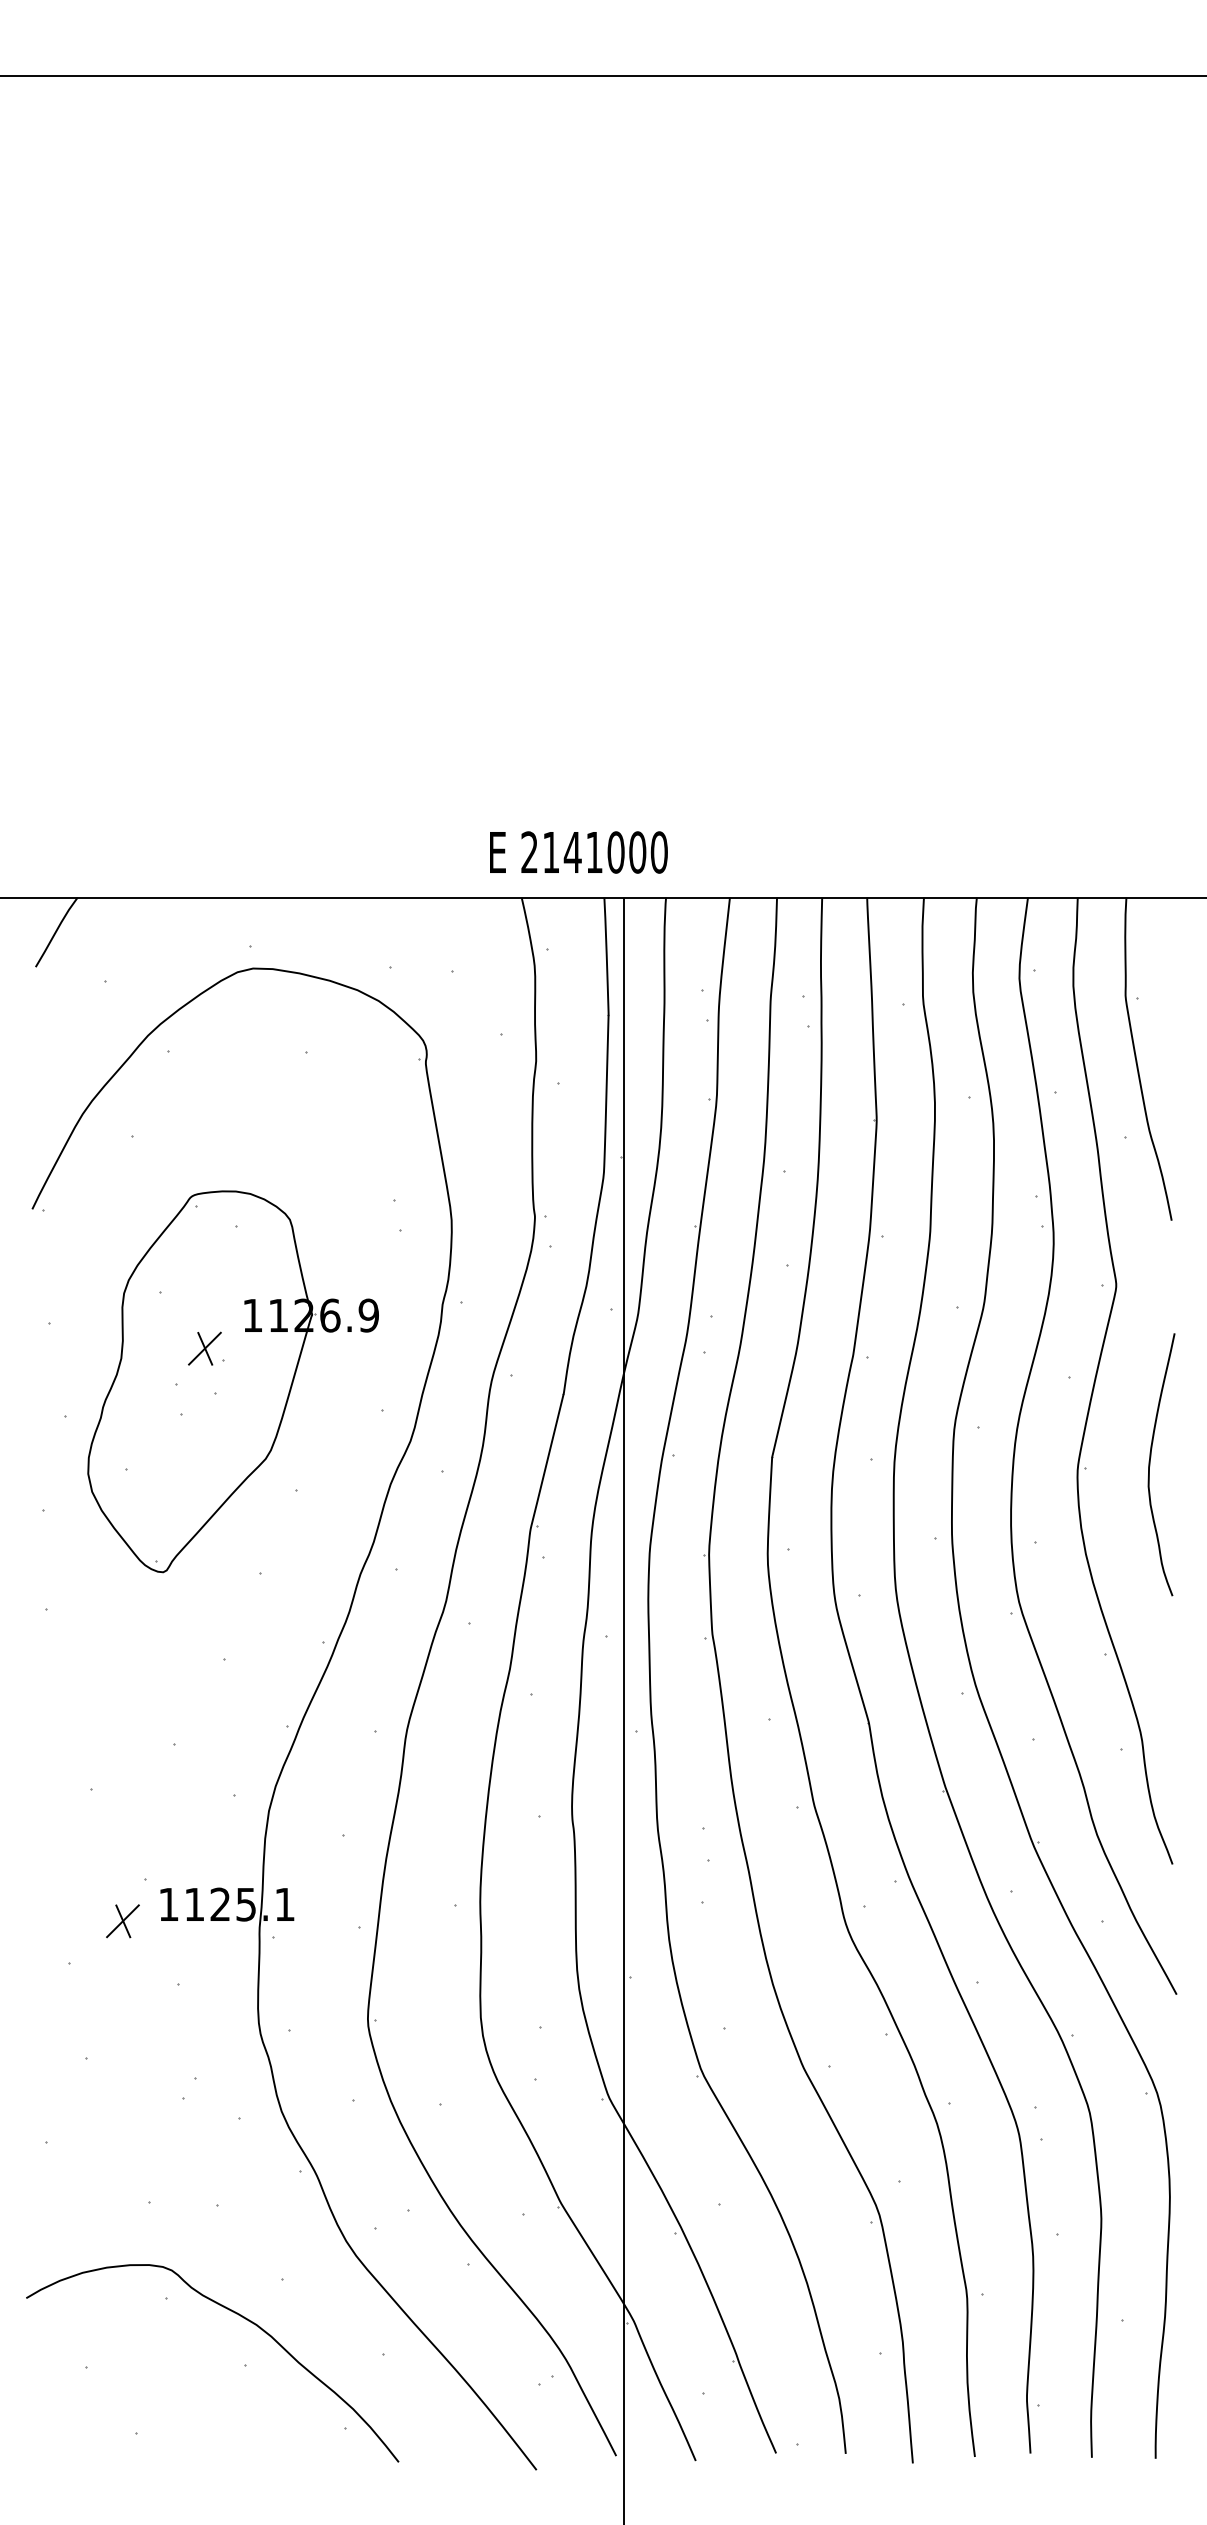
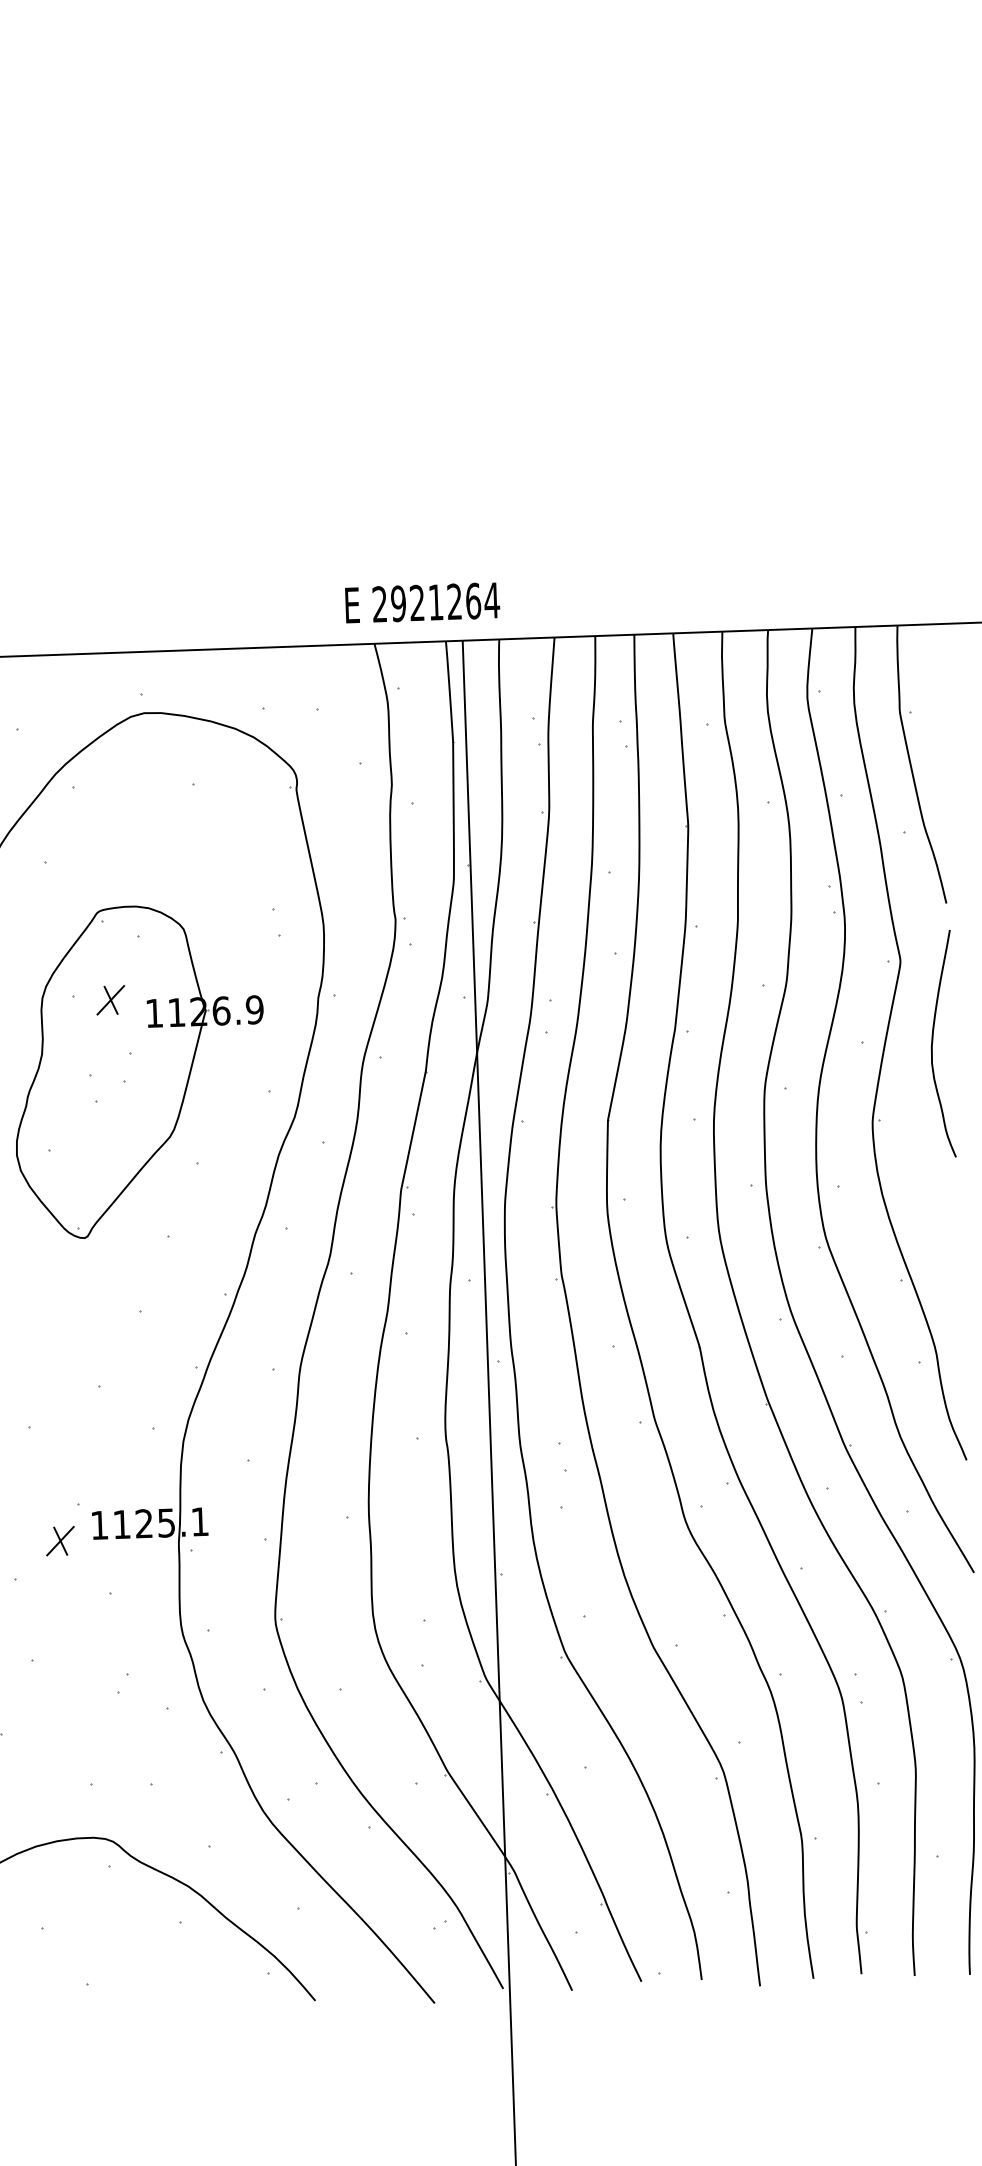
text: (605, 852) -> (445, 602), 2141000 -> 2921264
part: (204, 1348) -> (110, 1000), moved
curve: (1150, 1464) -> (932, 1044), moved

